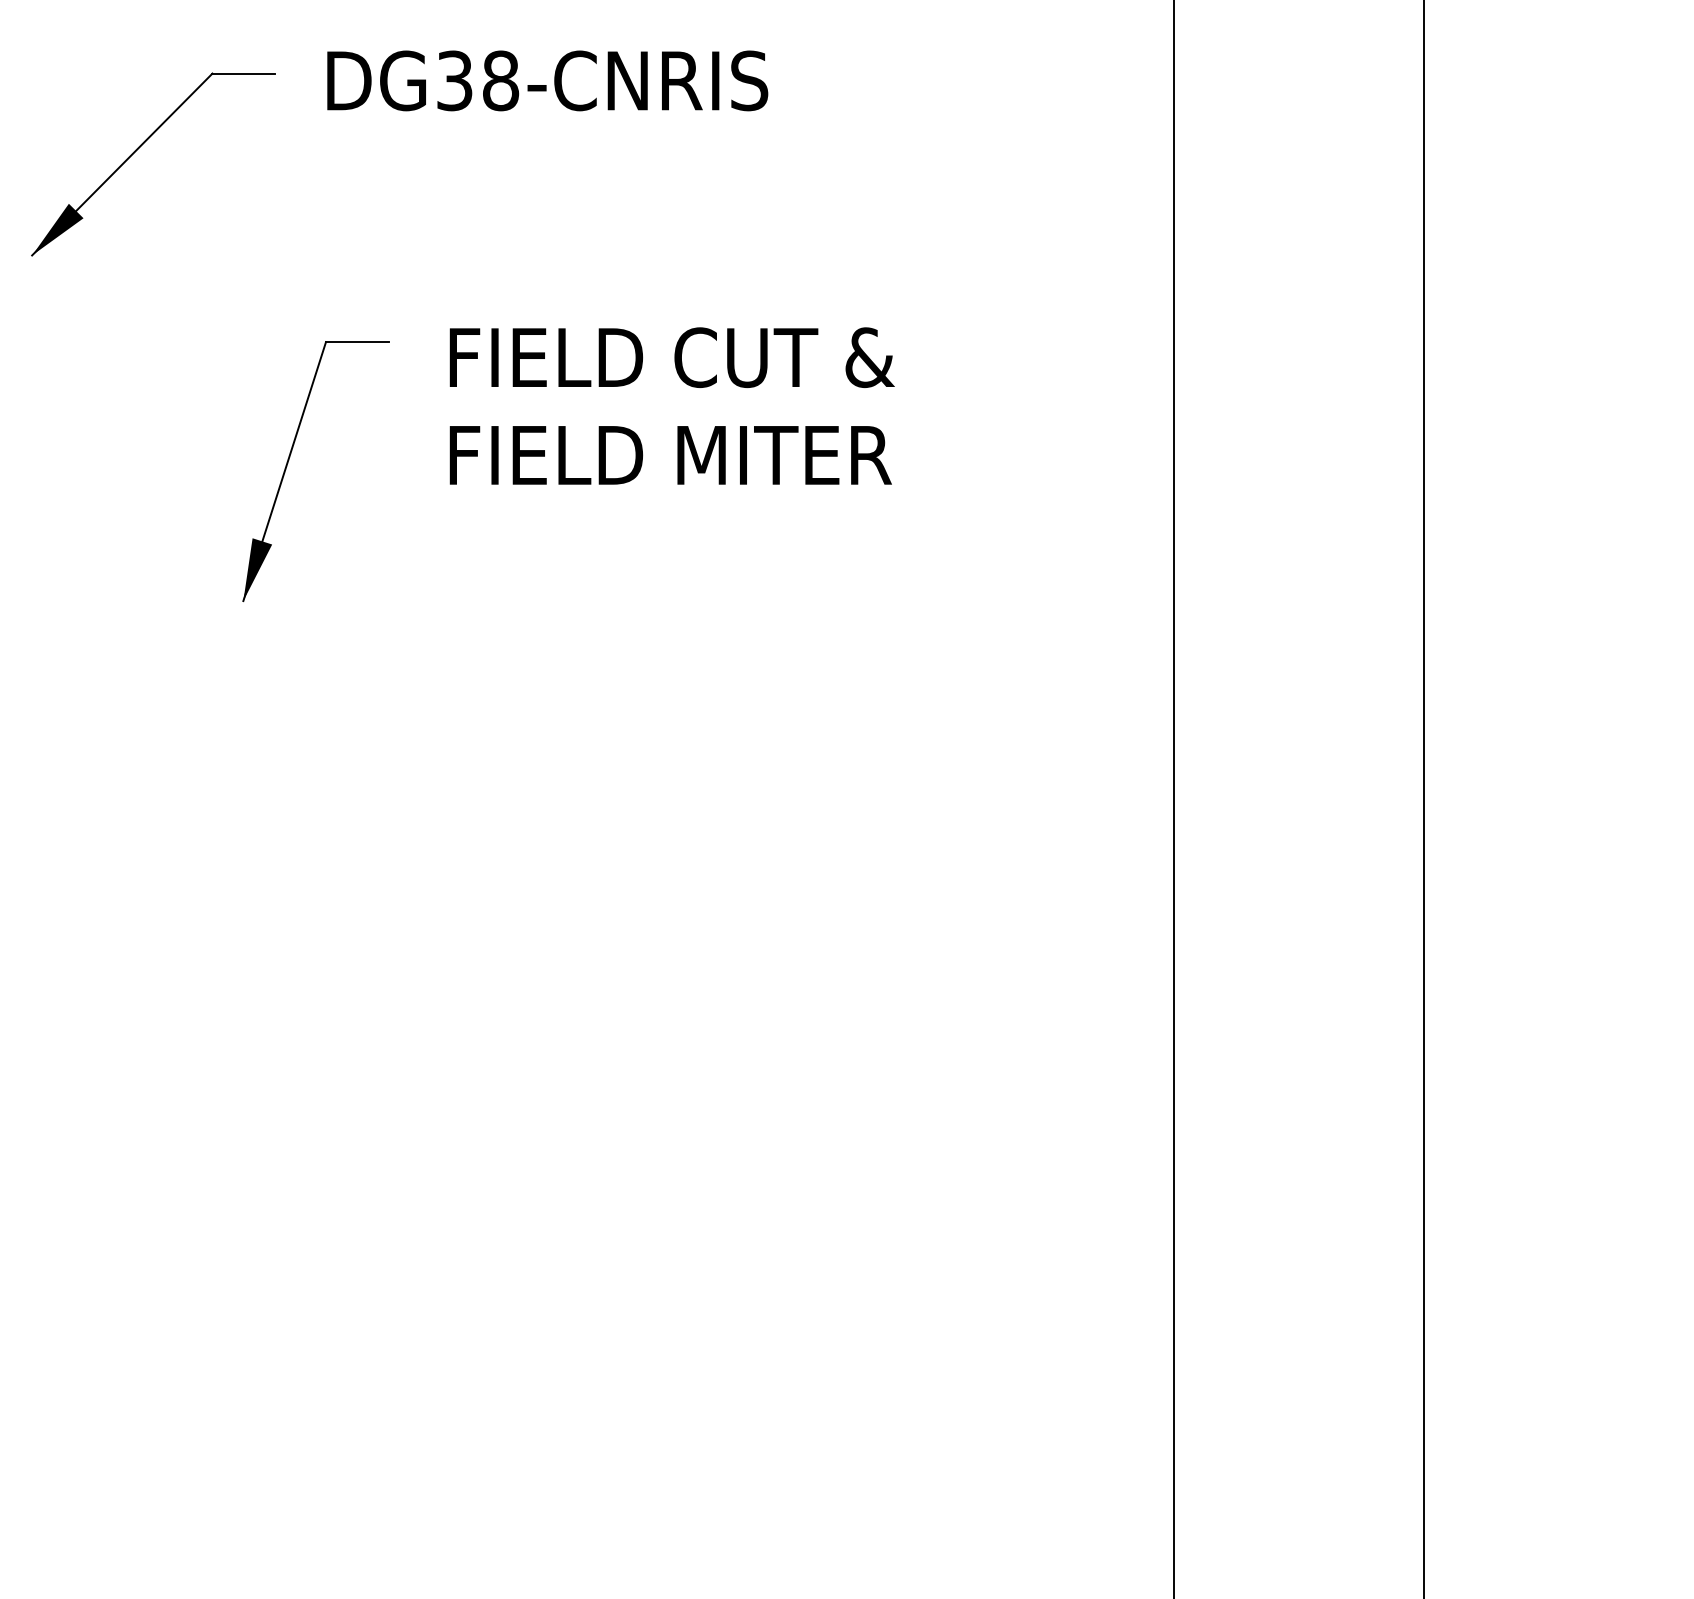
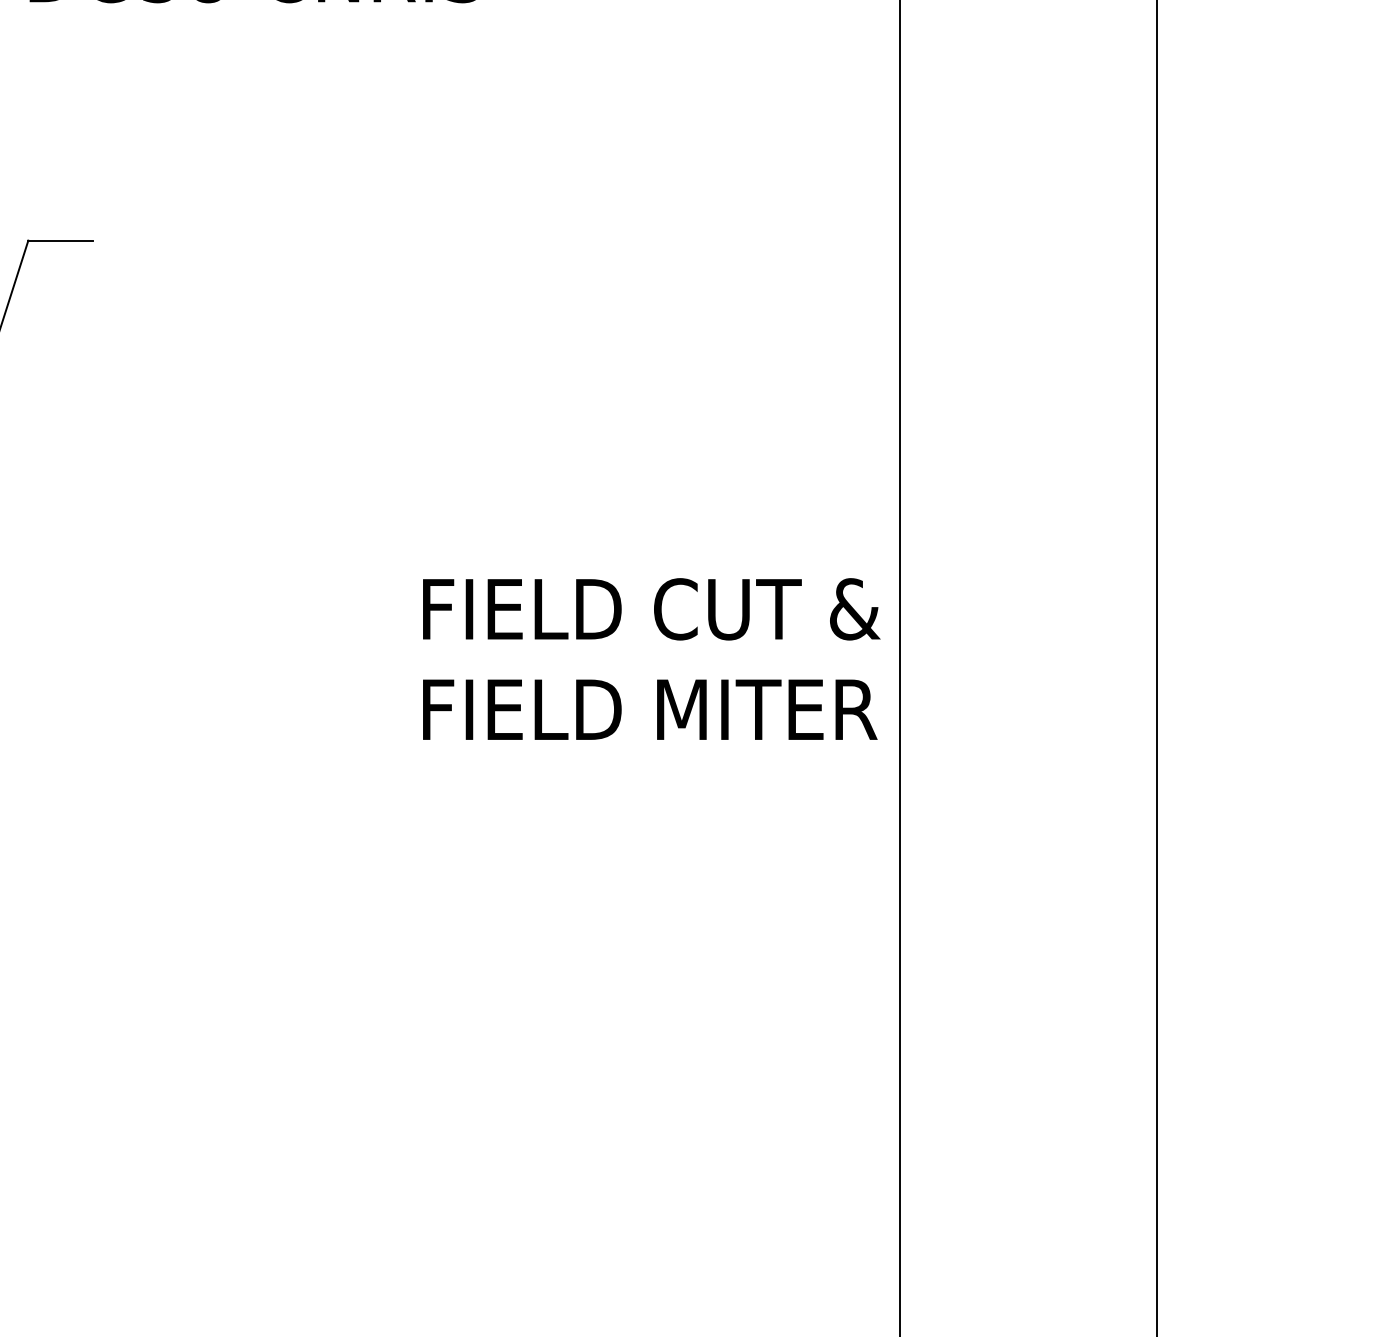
text: (671, 405) -> (650, 658), moved

